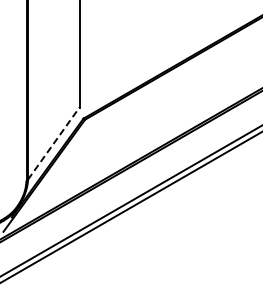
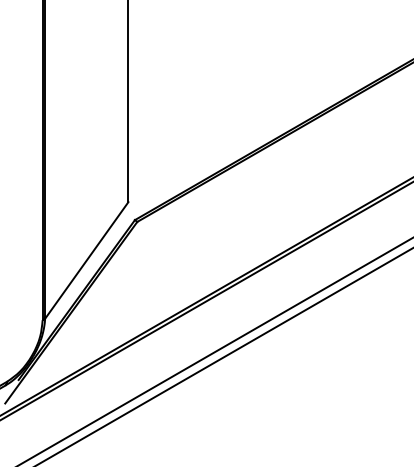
line: (54, 143) -> (87, 260), dashed -> solid

